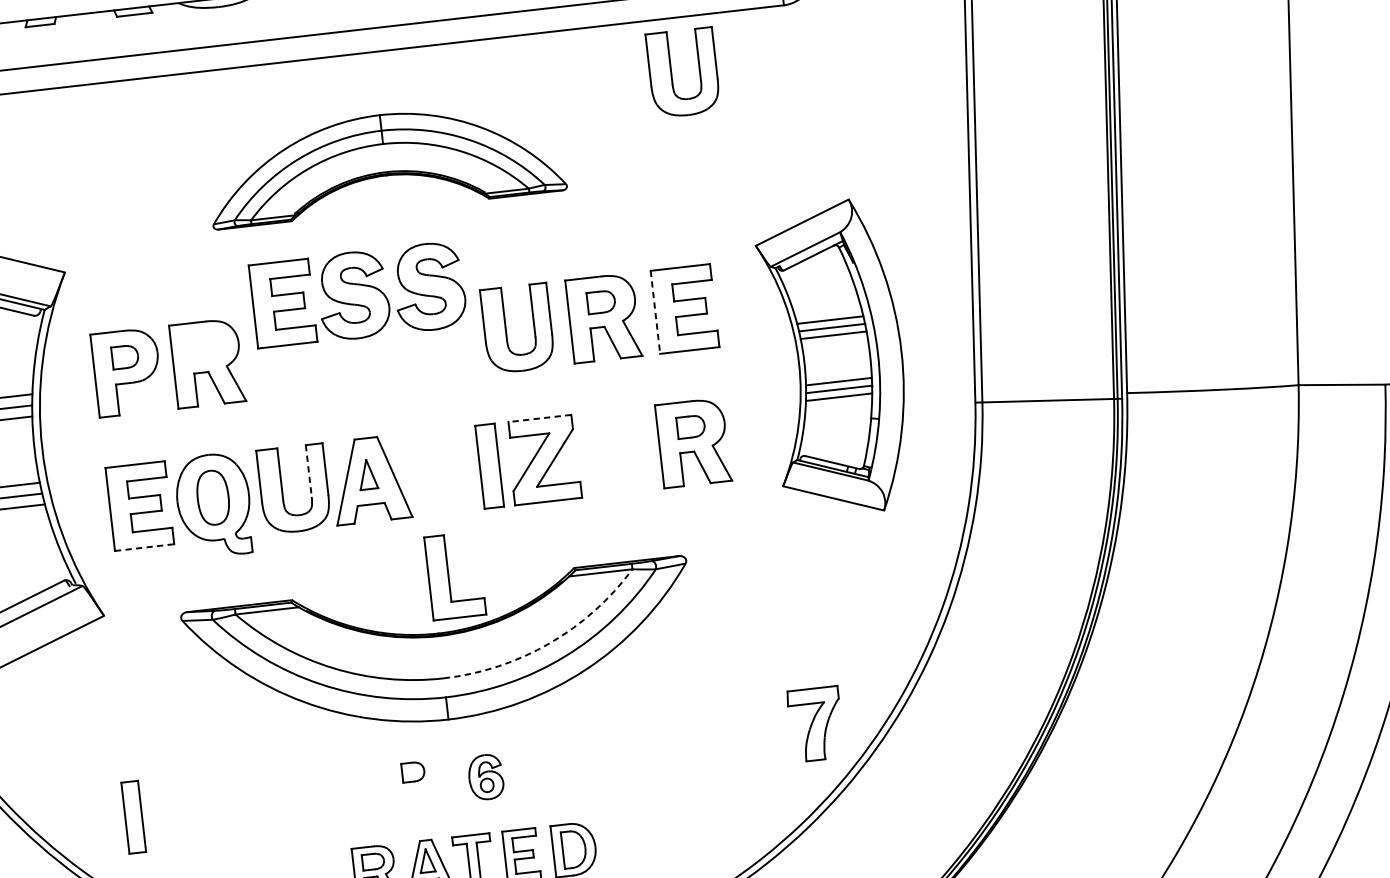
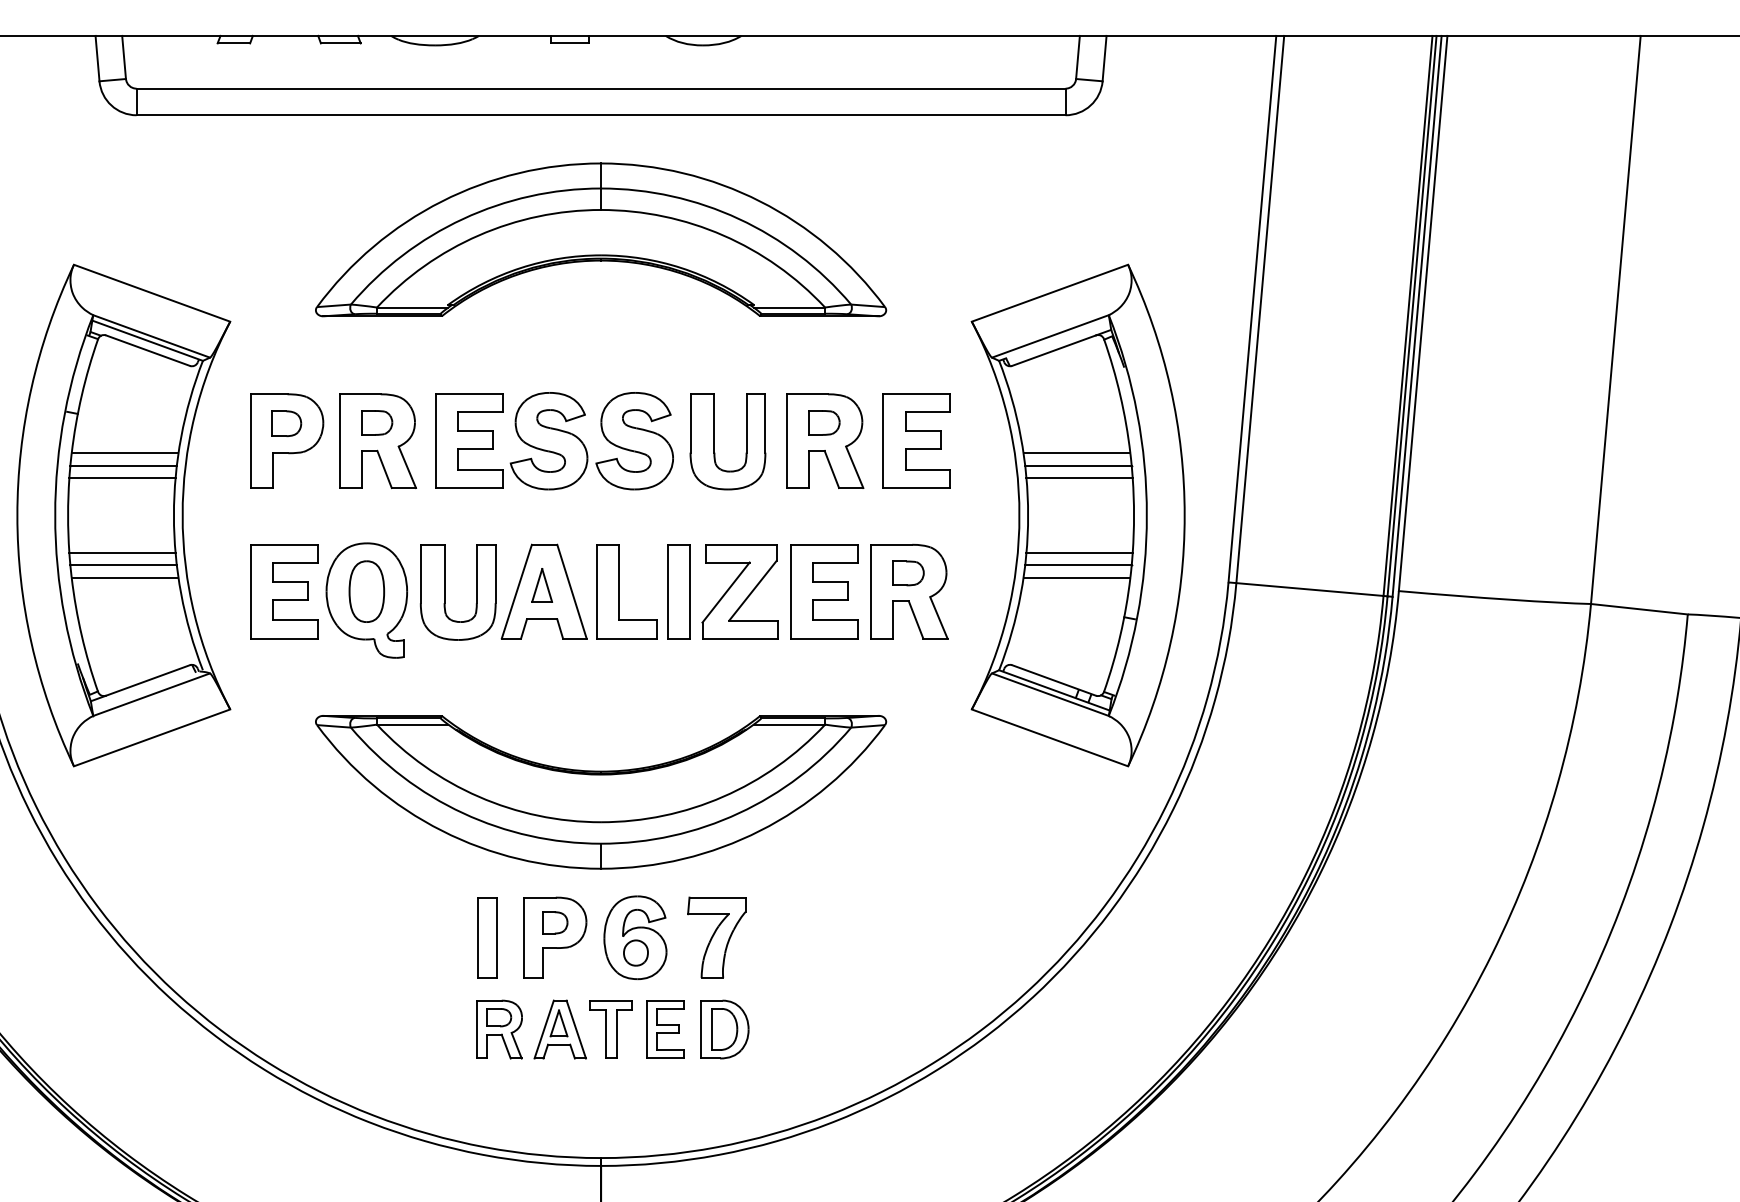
part: (671, 73) -> (931, 177), removed
part: (385, 162) -> (601, 239), size x1.43
part: (358, 295) -> (554, 441), moved
line: (655, 312) -> (883, 441), dashed -> solid
part: (205, 346) -> (377, 422), added
part: (834, 358) -> (1077, 515), size x1.43
line: (540, 418) -> (741, 544), dashed -> solid
part: (618, 451) -> (824, 591), added
line: (308, 471) -> (476, 574), dashed -> solid
line: (144, 547) -> (284, 638), dashed -> solid
part: (448, 576) -> (619, 591), moved
arc: (549, 643) -> (723, 796), dashed -> solid
part: (815, 724) -> (716, 937), moved
part: (485, 776) -> (635, 937), size x1.67
part: (415, 785) -> (555, 937), added
part: (133, 817) -> (487, 937), moved

